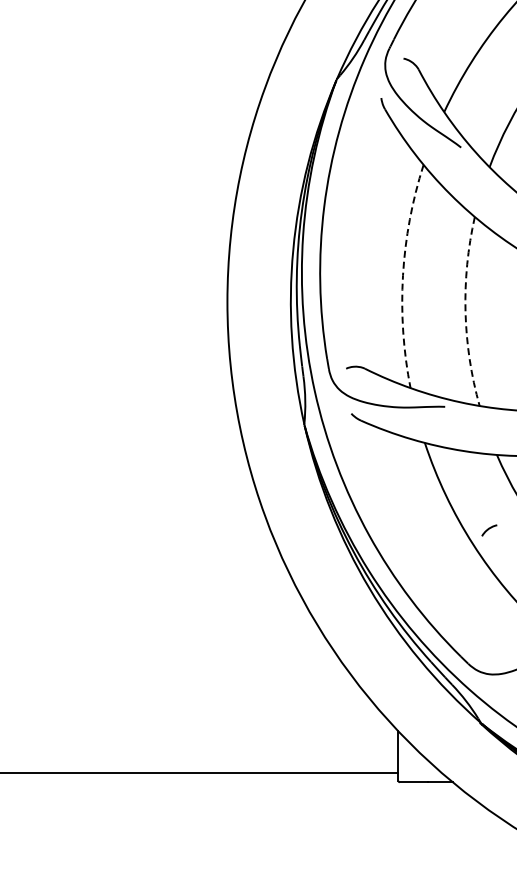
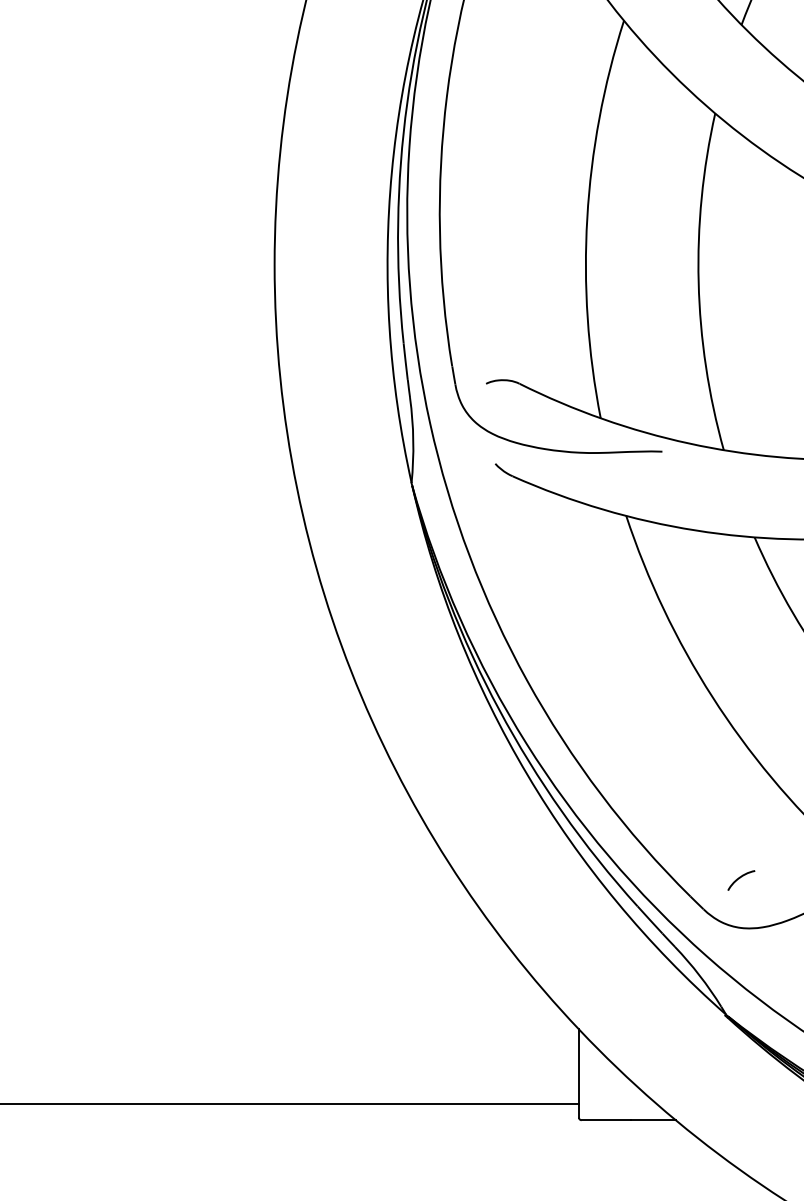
arc: (402, 275) -> (586, 217), dashed -> solid
arc: (465, 311) -> (698, 281), dashed -> solid
curve: (489, 529) -> (741, 878), moved

